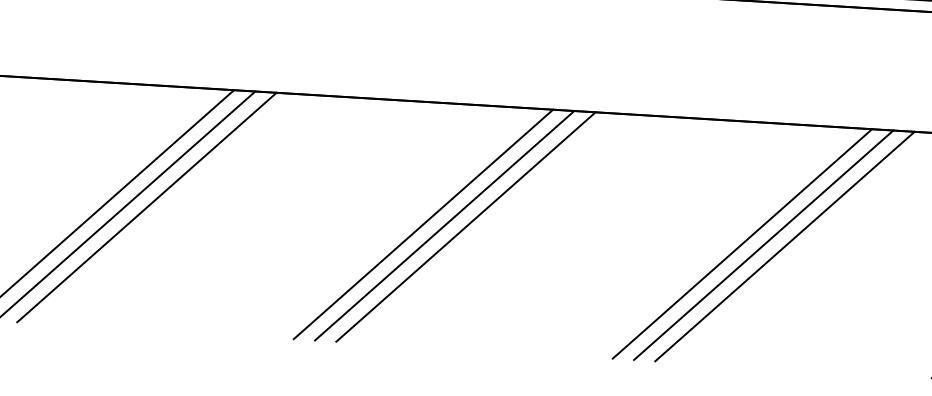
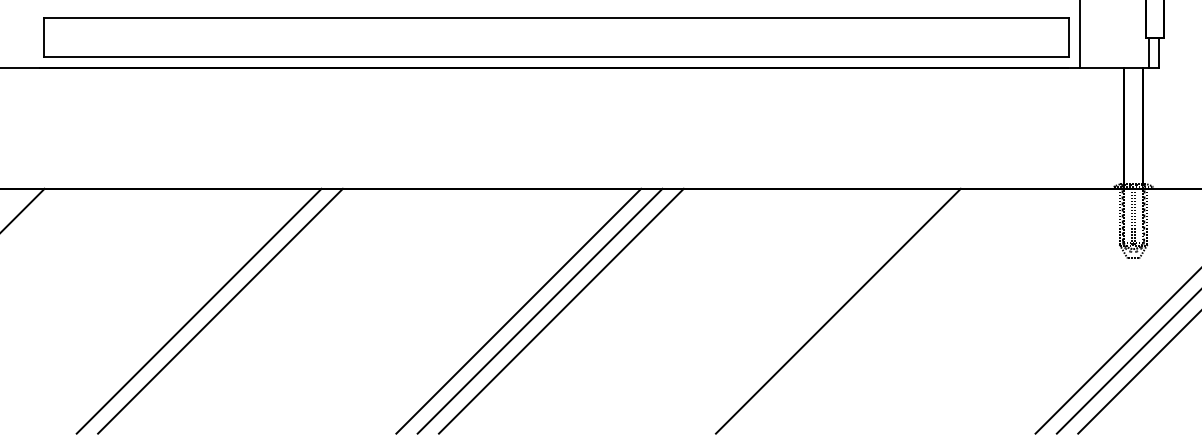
line: (146, 206) -> (241, 310), removed
line: (763, 244) -> (859, 310), removed
line: (784, 245) -> (880, 310), removed

